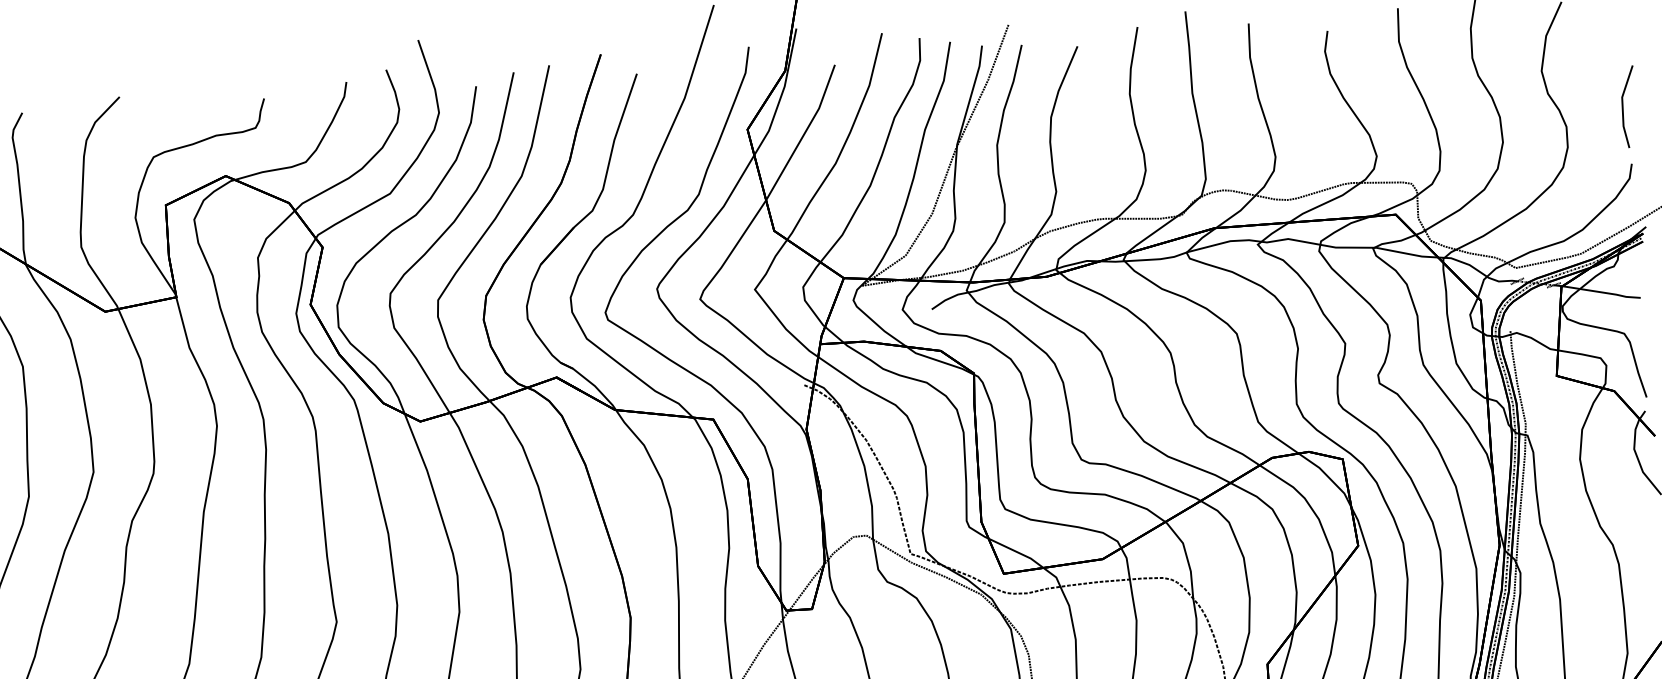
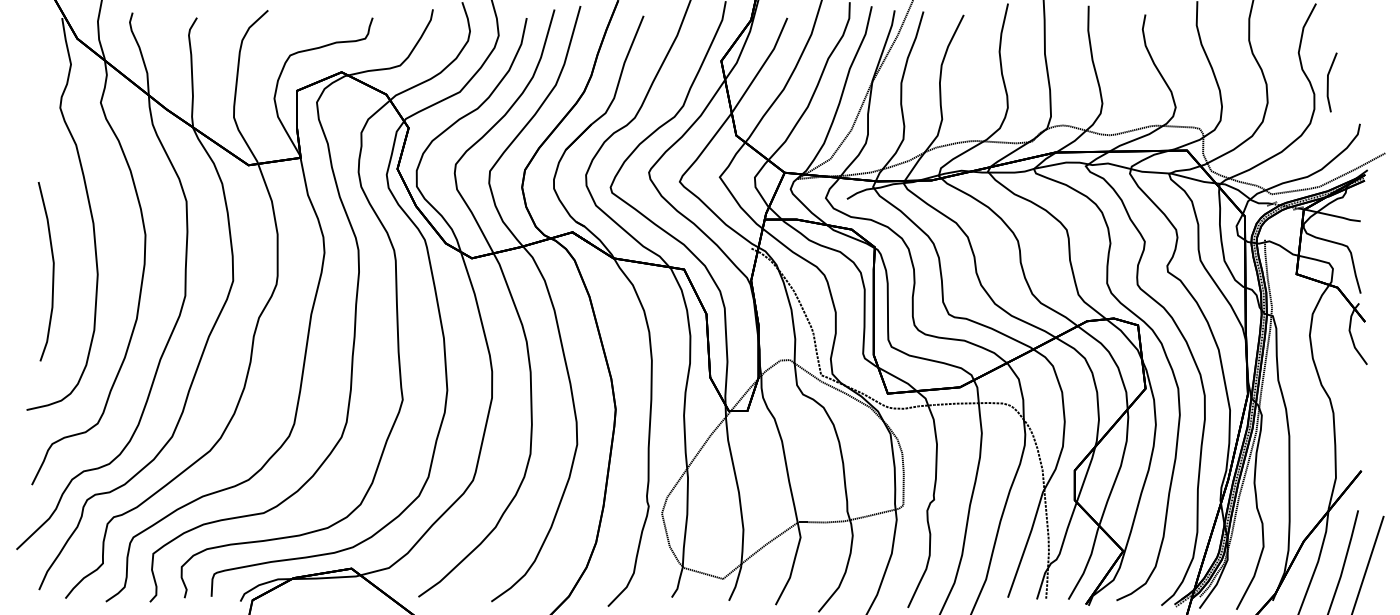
line: (1623, 107) -> (1328, 82), moved

